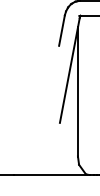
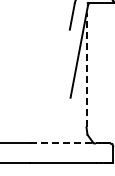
line: (77, 90) -> (86, 69), solid -> dashed
line: (51, 174) -> (63, 143), solid -> dashed

